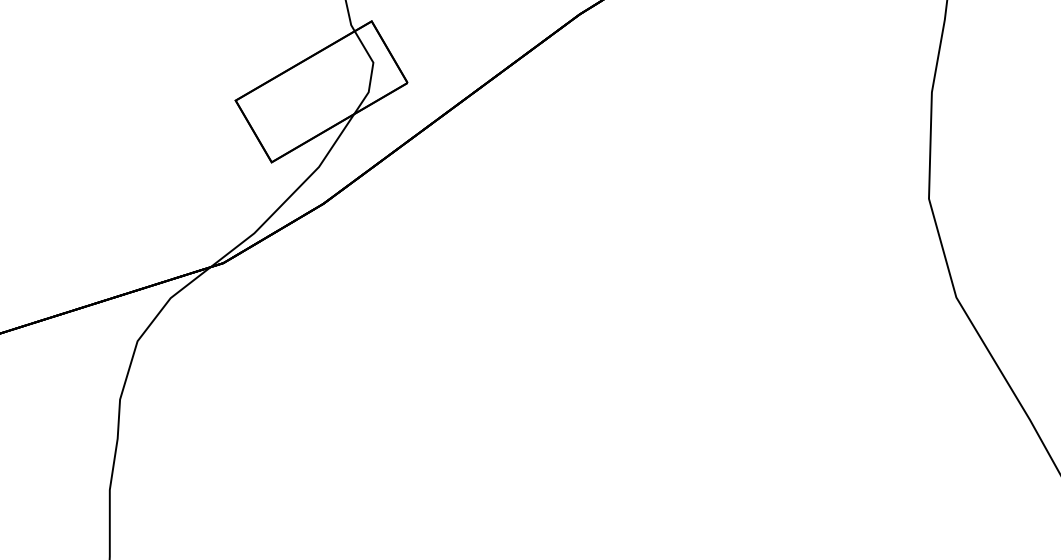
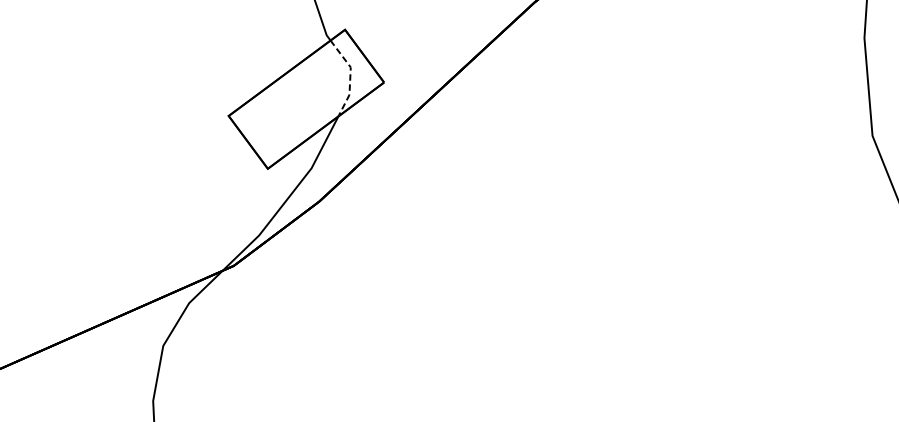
line: (371, 72) -> (350, 76), solid -> dashed

